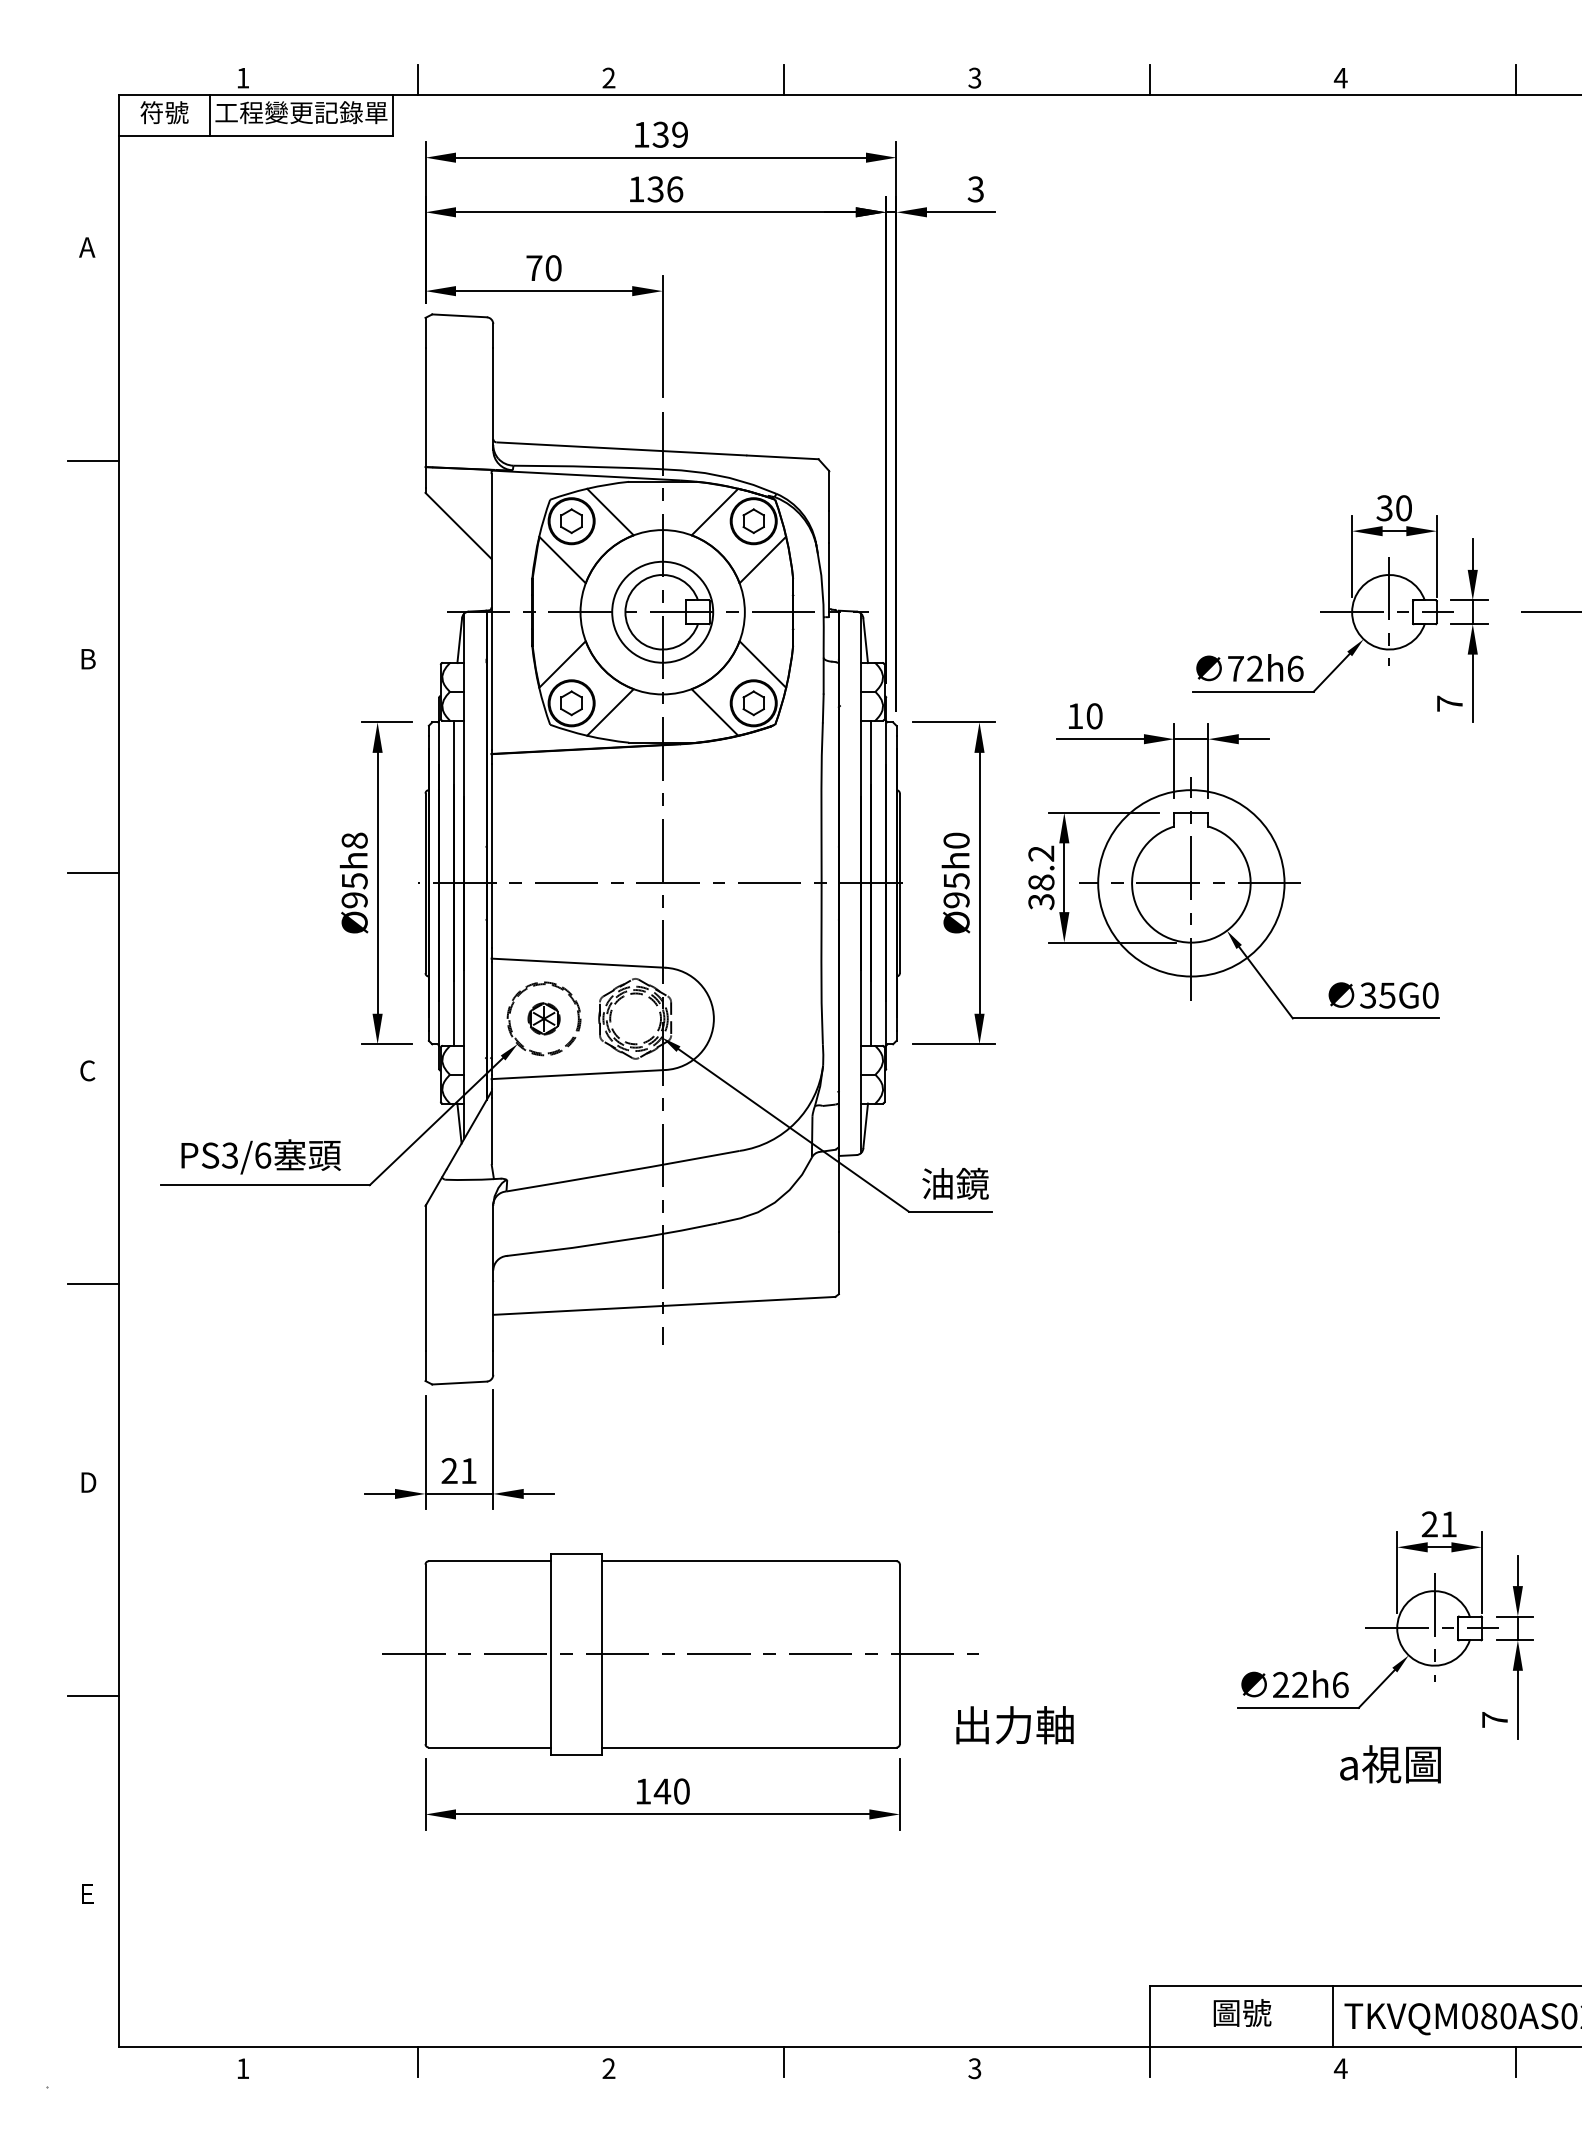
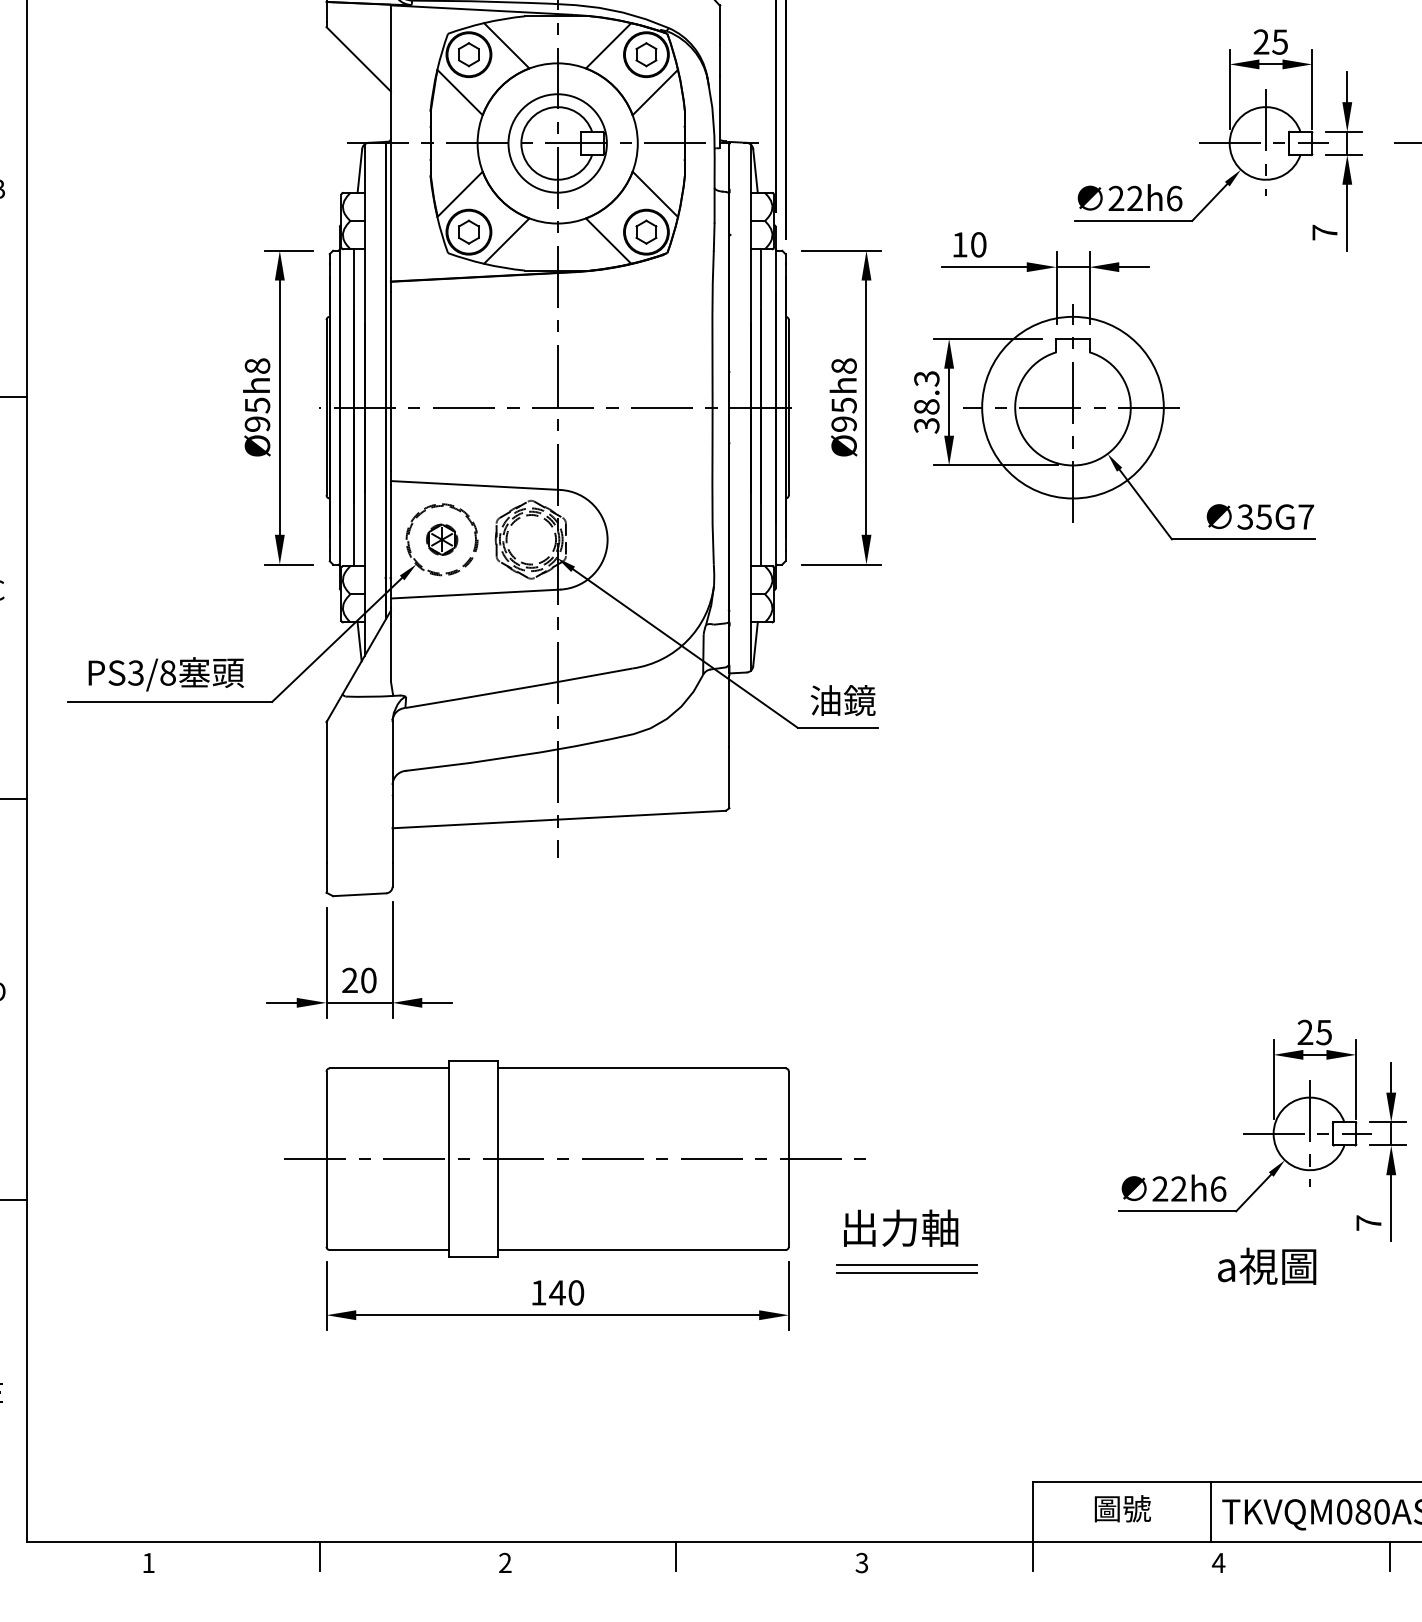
text: (1393, 508) -> (1270, 42), 30 -> 25
text: (1235, 668) -> (1116, 198), 72h6 -> 22h6
text: (956, 840) -> (844, 365), Ø95h0 -> Ø95h8
text: (1041, 853) -> (926, 378), 38.2 -> 38.3
text: (1430, 995) -> (1306, 517), 35G0 -> 35G7
text: (263, 1155) -> (168, 672), PS3/6 -> PS3/8
text: (468, 1471) -> (368, 980), 21 -> 20
text: (1448, 1524) -> (1323, 1032), 21 -> 25
part: (1021, 1766) -> (907, 1268), added

